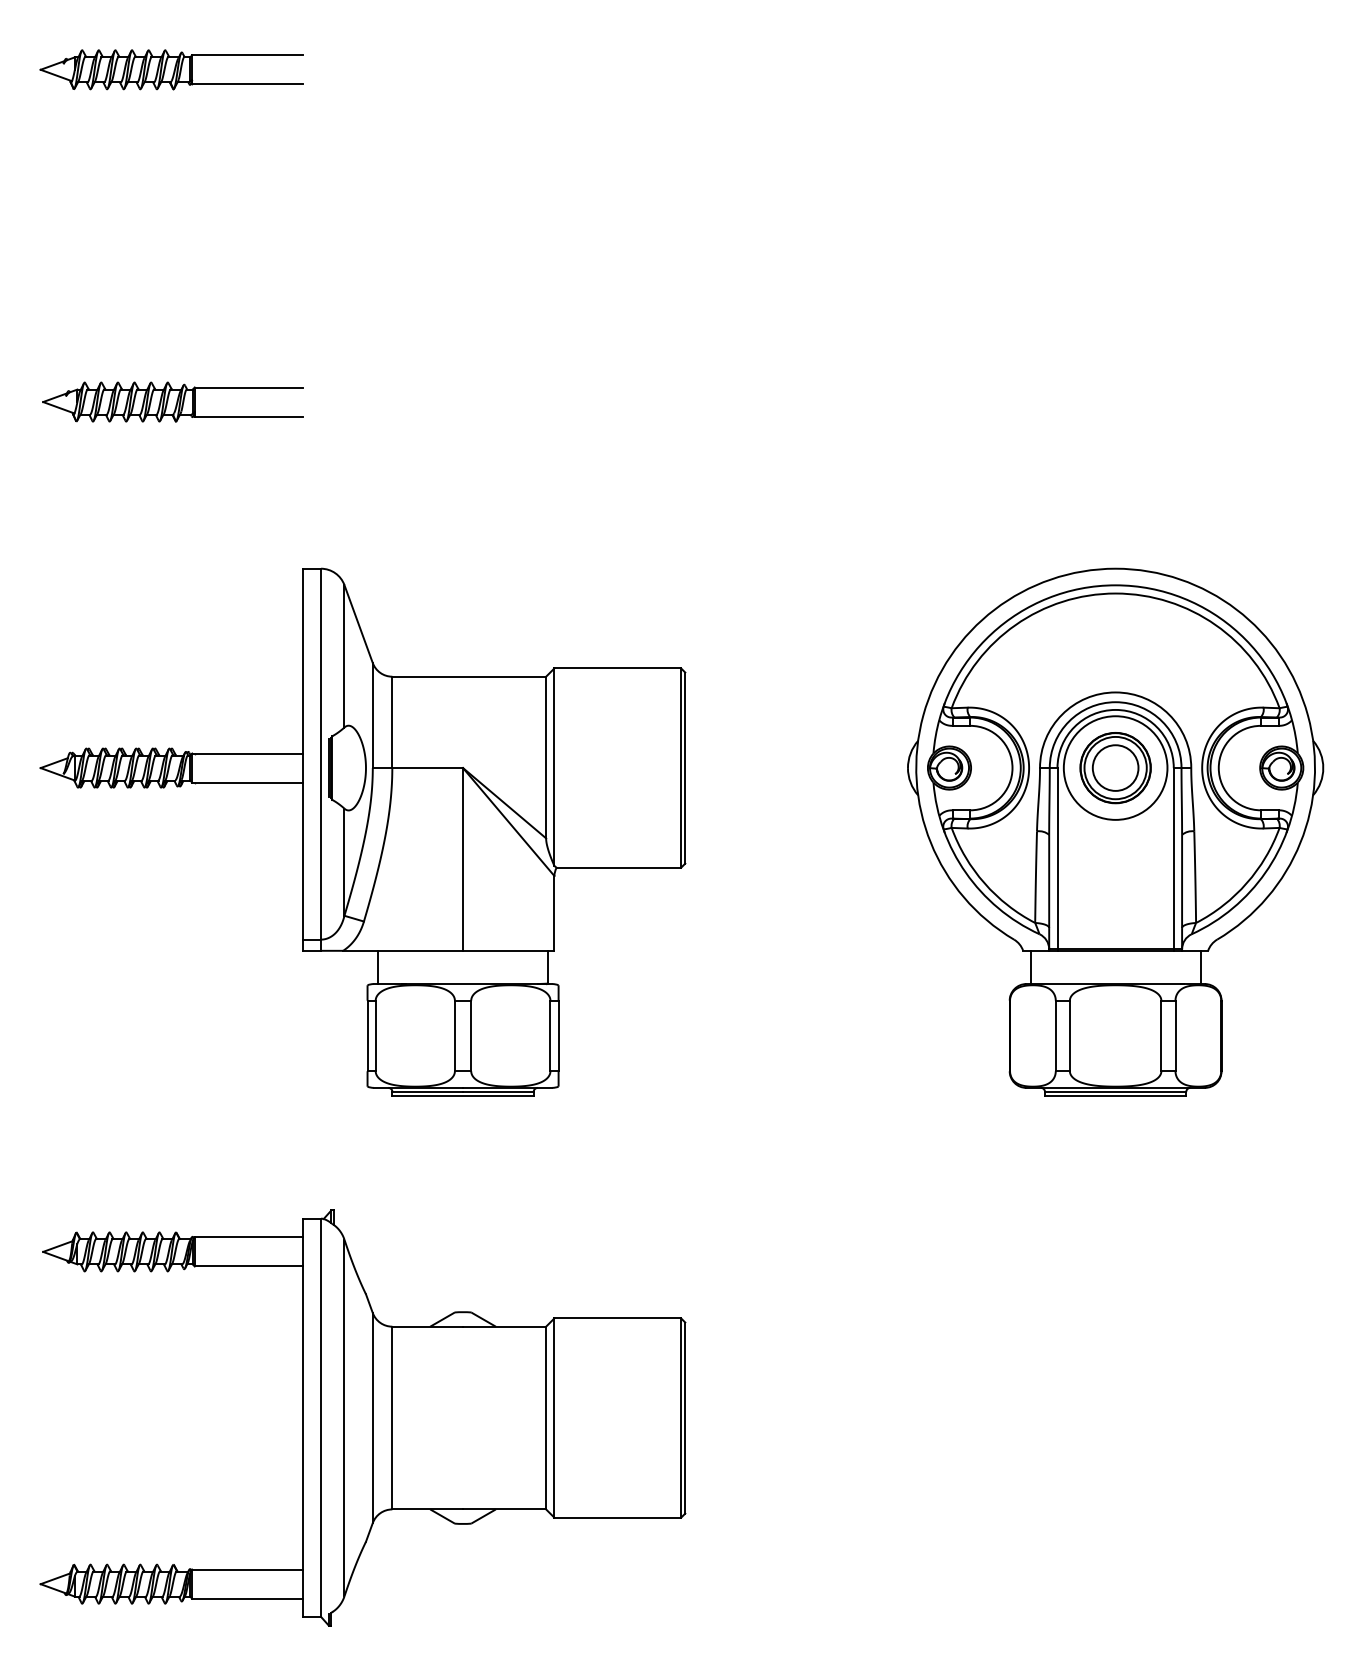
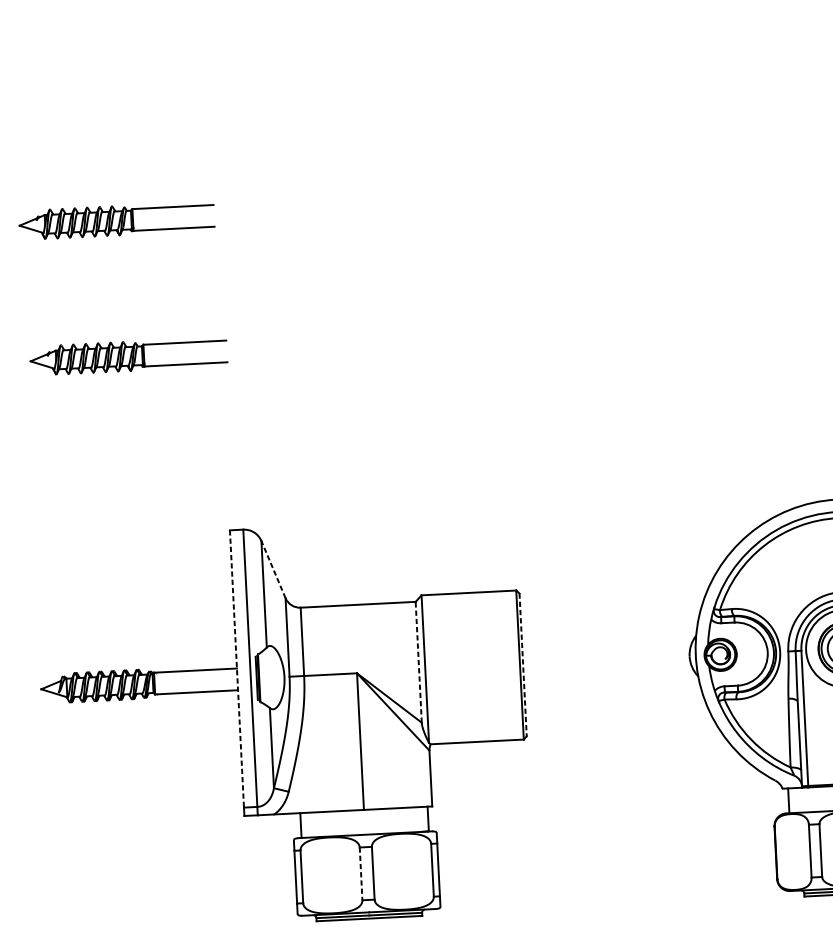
part: (171, 69) -> (128, 356), moved
part: (172, 401) -> (116, 220), moved
line: (358, 623) -> (273, 569), solid -> dashed
line: (303, 754) -> (237, 669), solid -> dashed
line: (546, 757) -> (419, 662), solid -> dashed
line: (685, 768) -> (523, 665), solid -> dashed
line: (454, 1036) -> (360, 874), solid -> dashed

